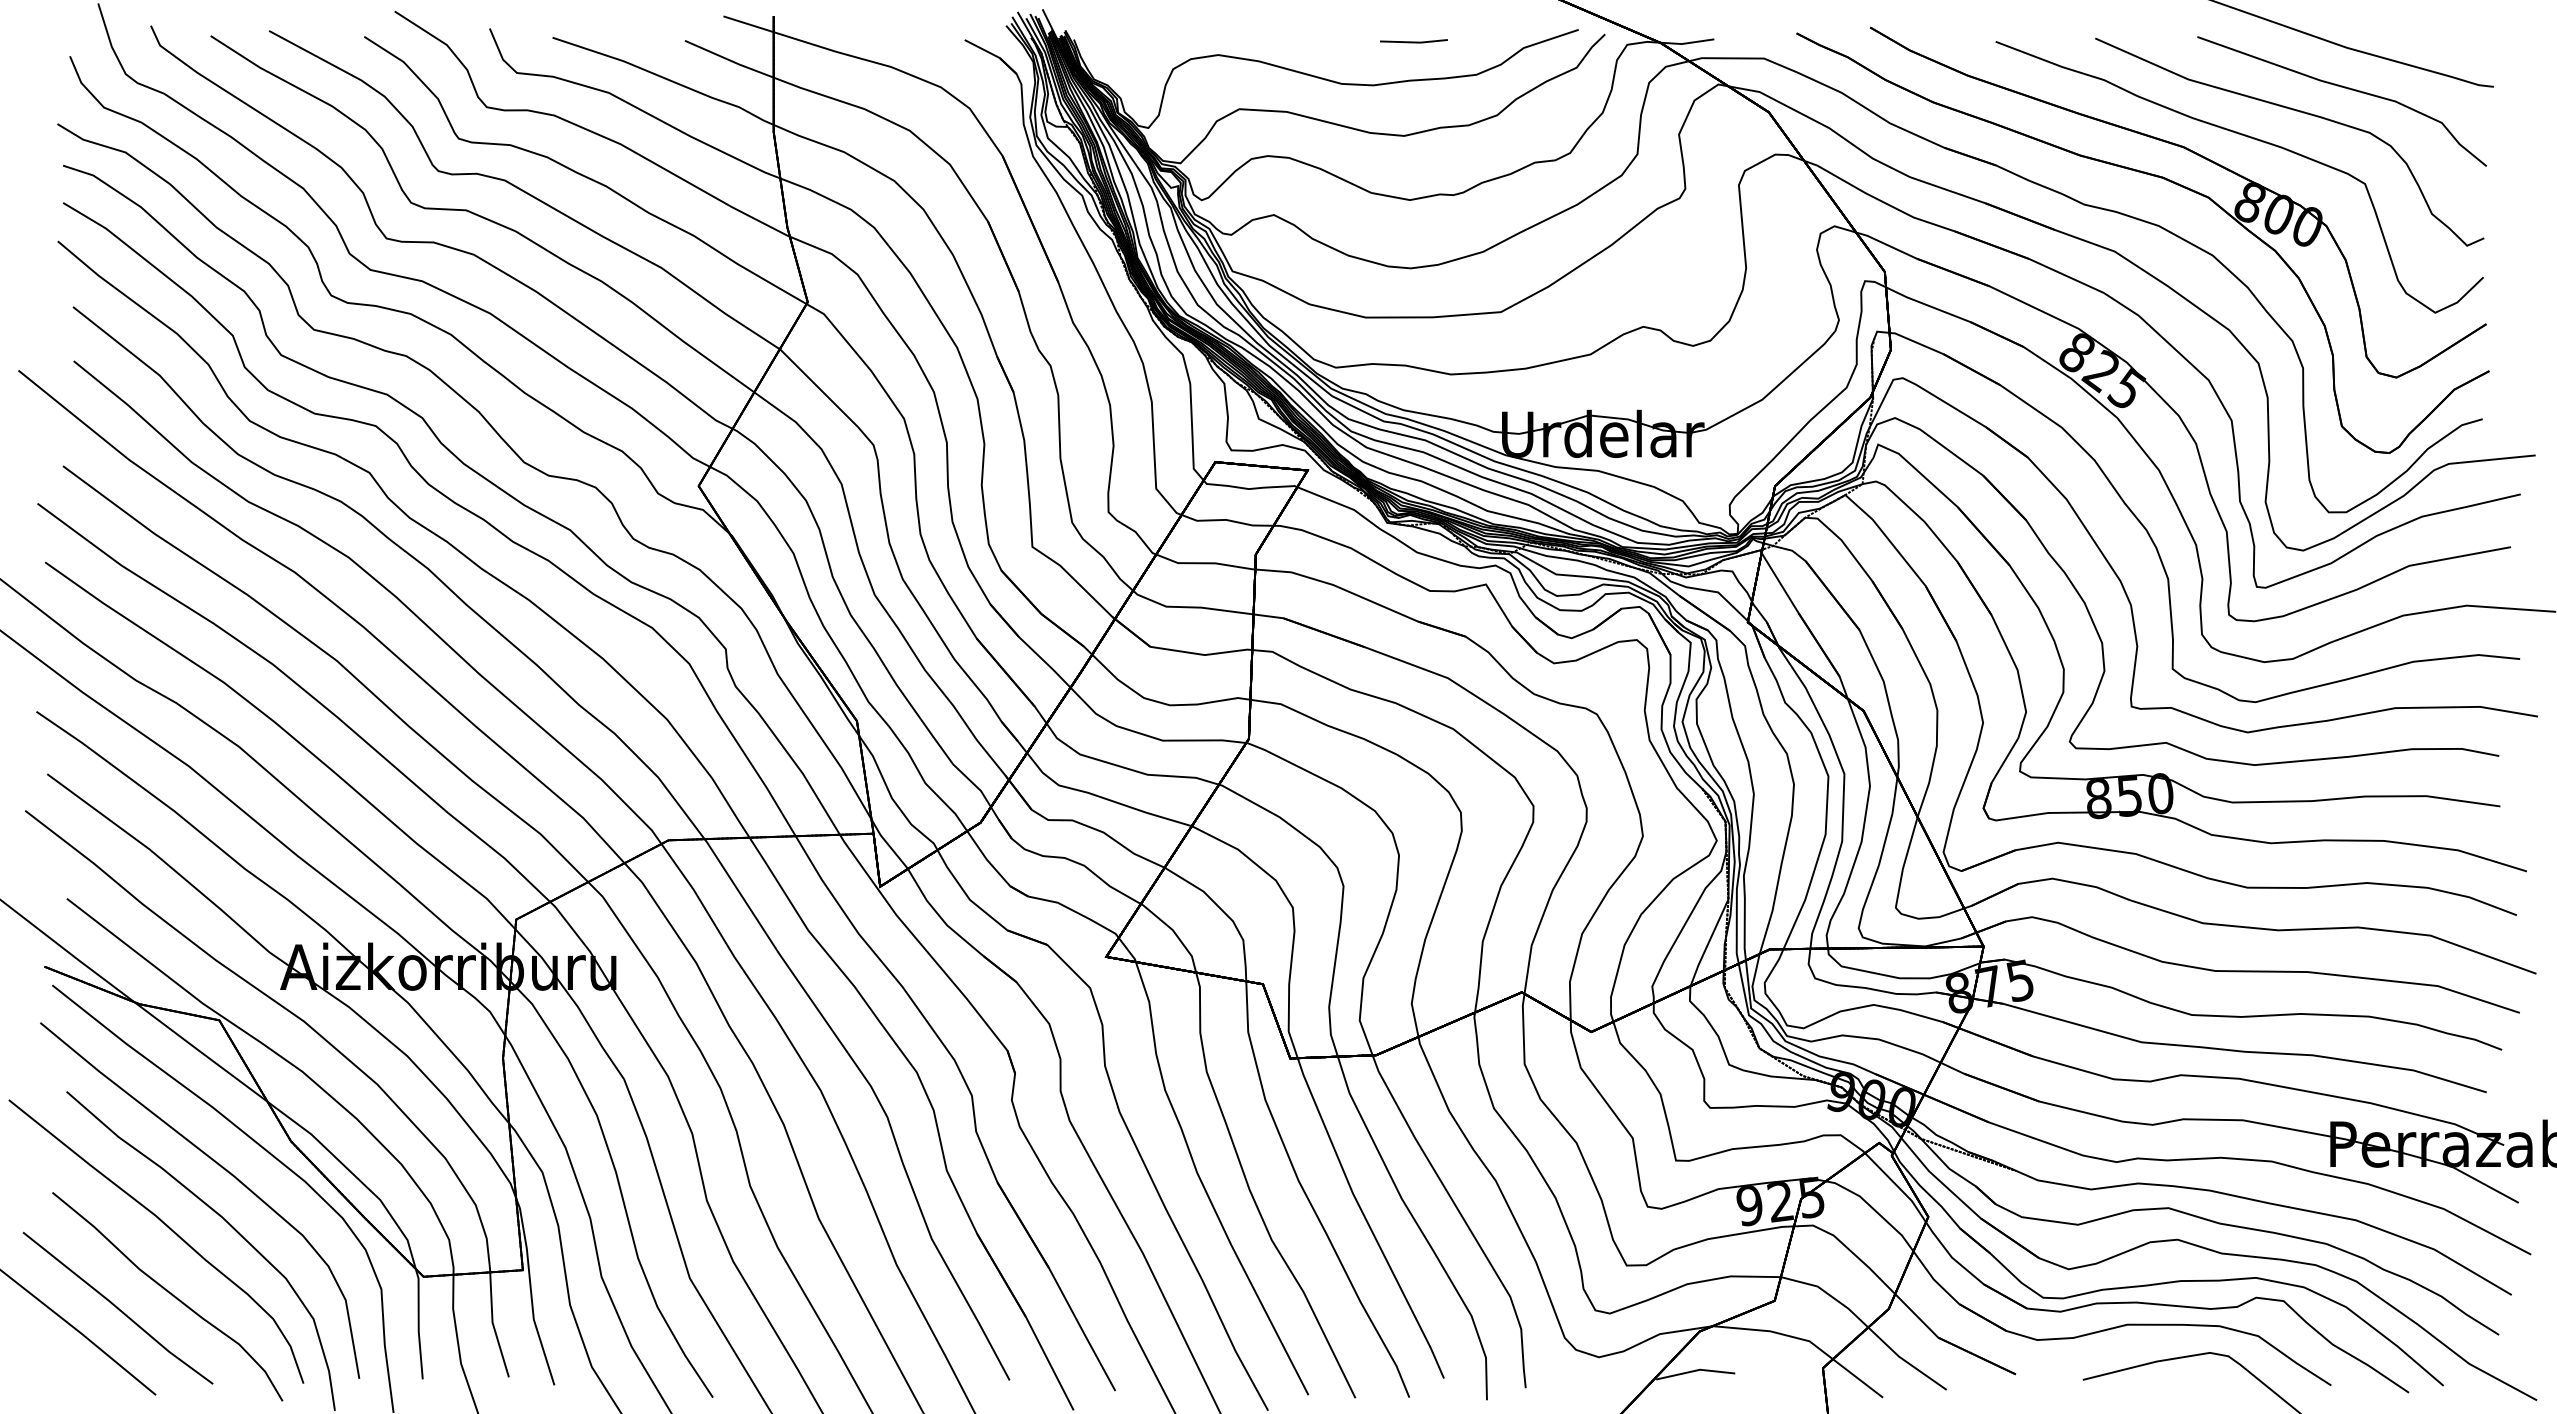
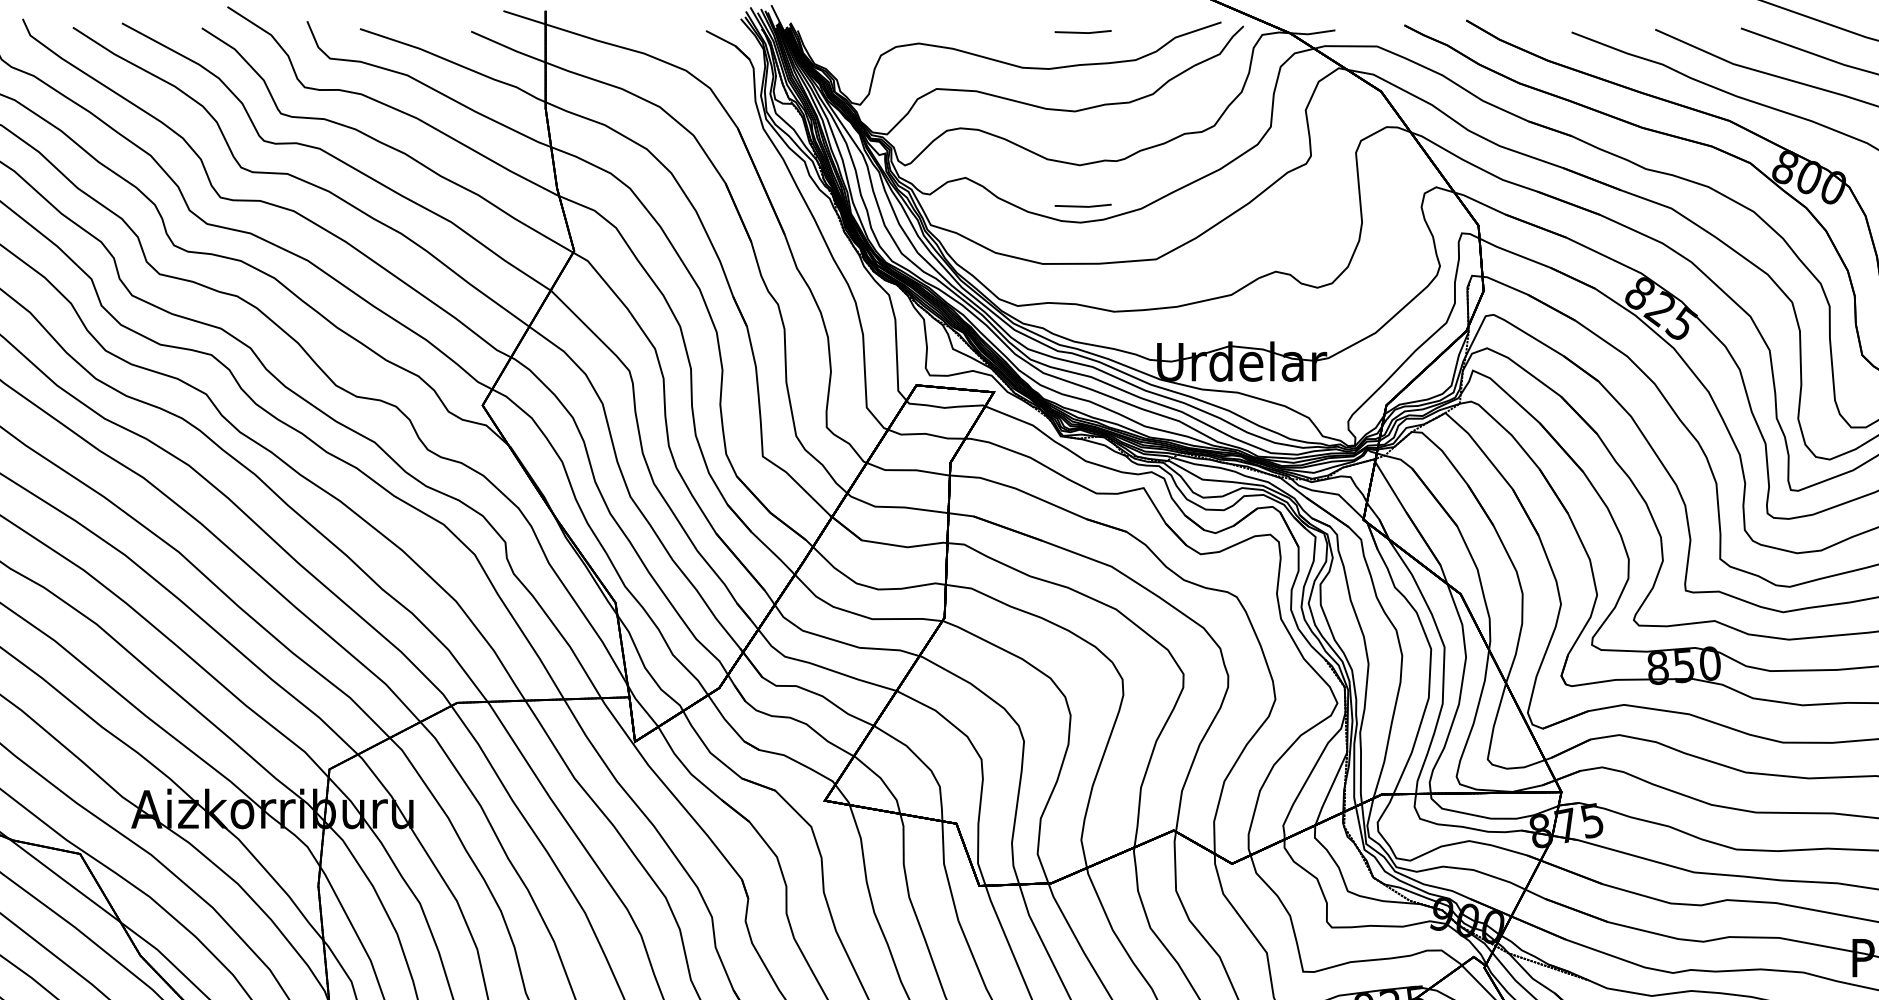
line: (1413, 248) -> (1082, 205), added

